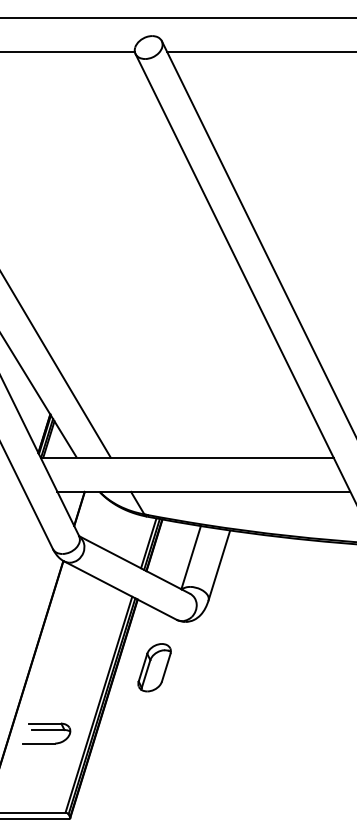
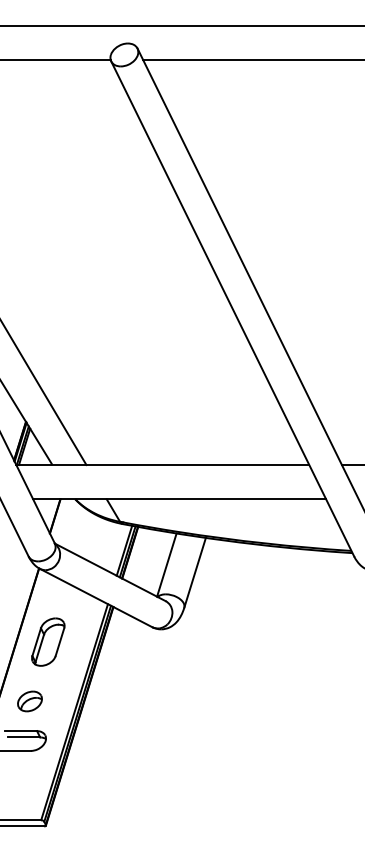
part: (154, 667) -> (48, 641), moved
part: (53, 694) -> (29, 701), added

